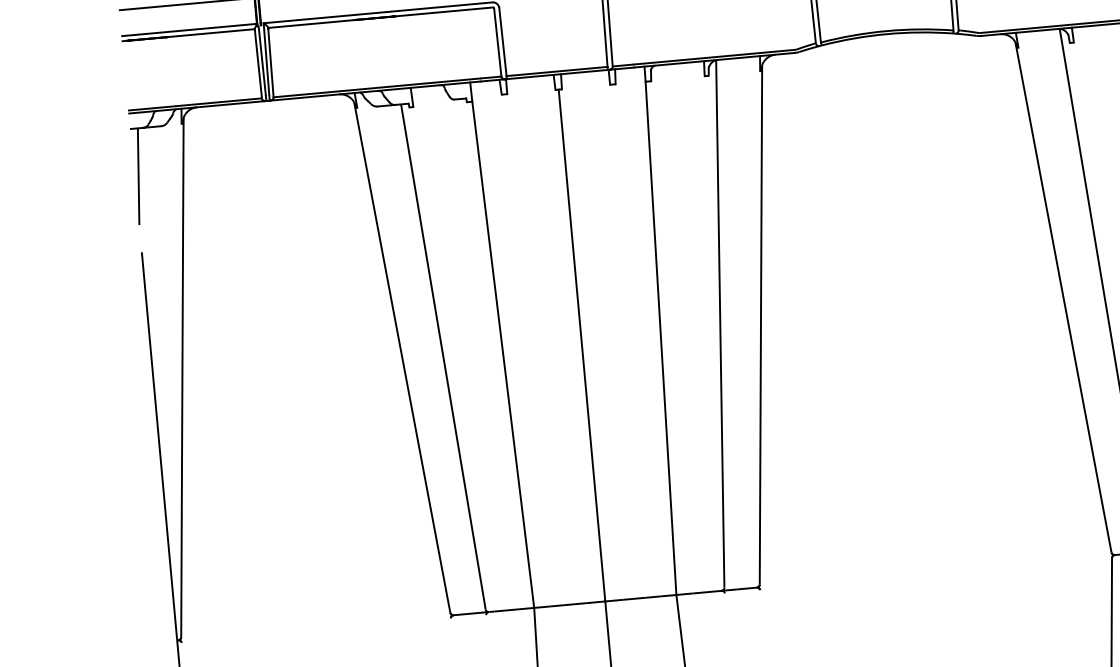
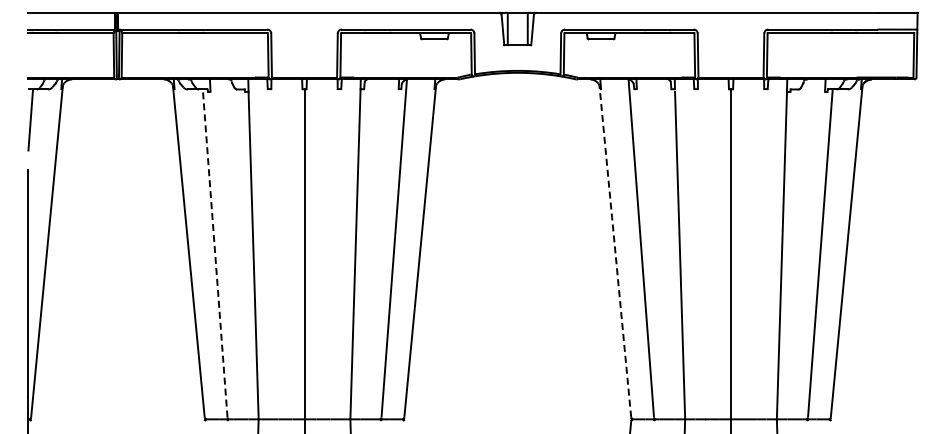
line: (1063, 295) -> (615, 250), solid -> dashed
line: (443, 355) -> (215, 252), solid -> dashed

